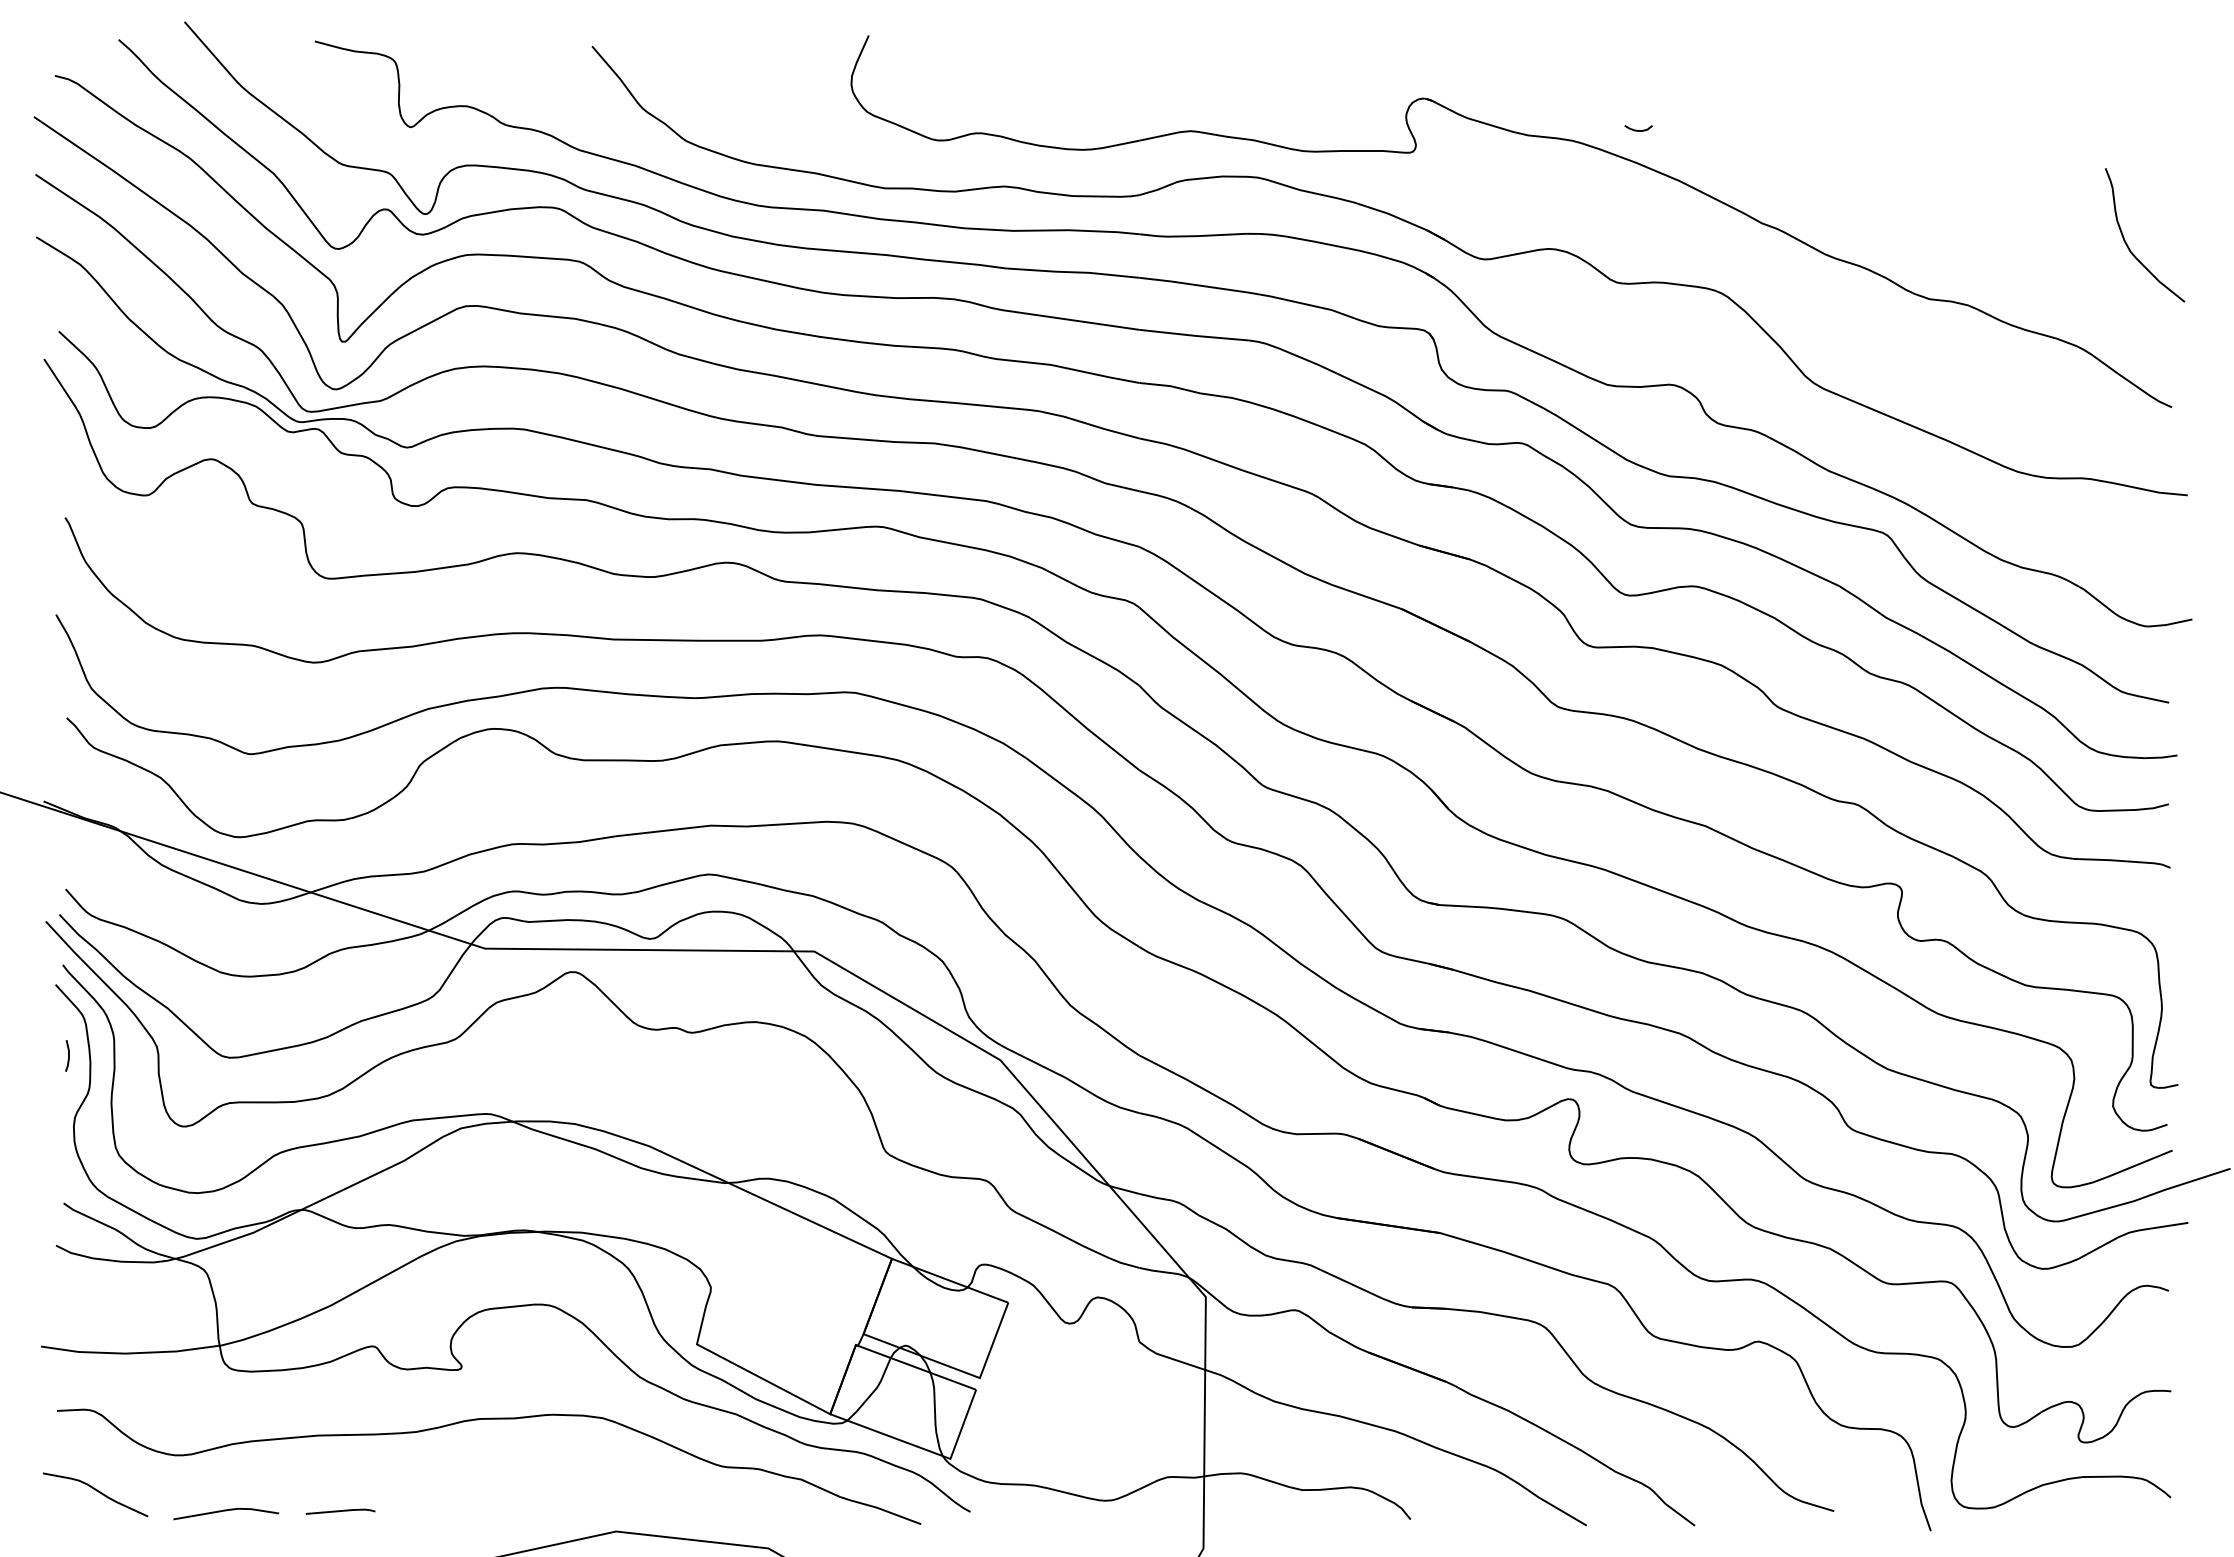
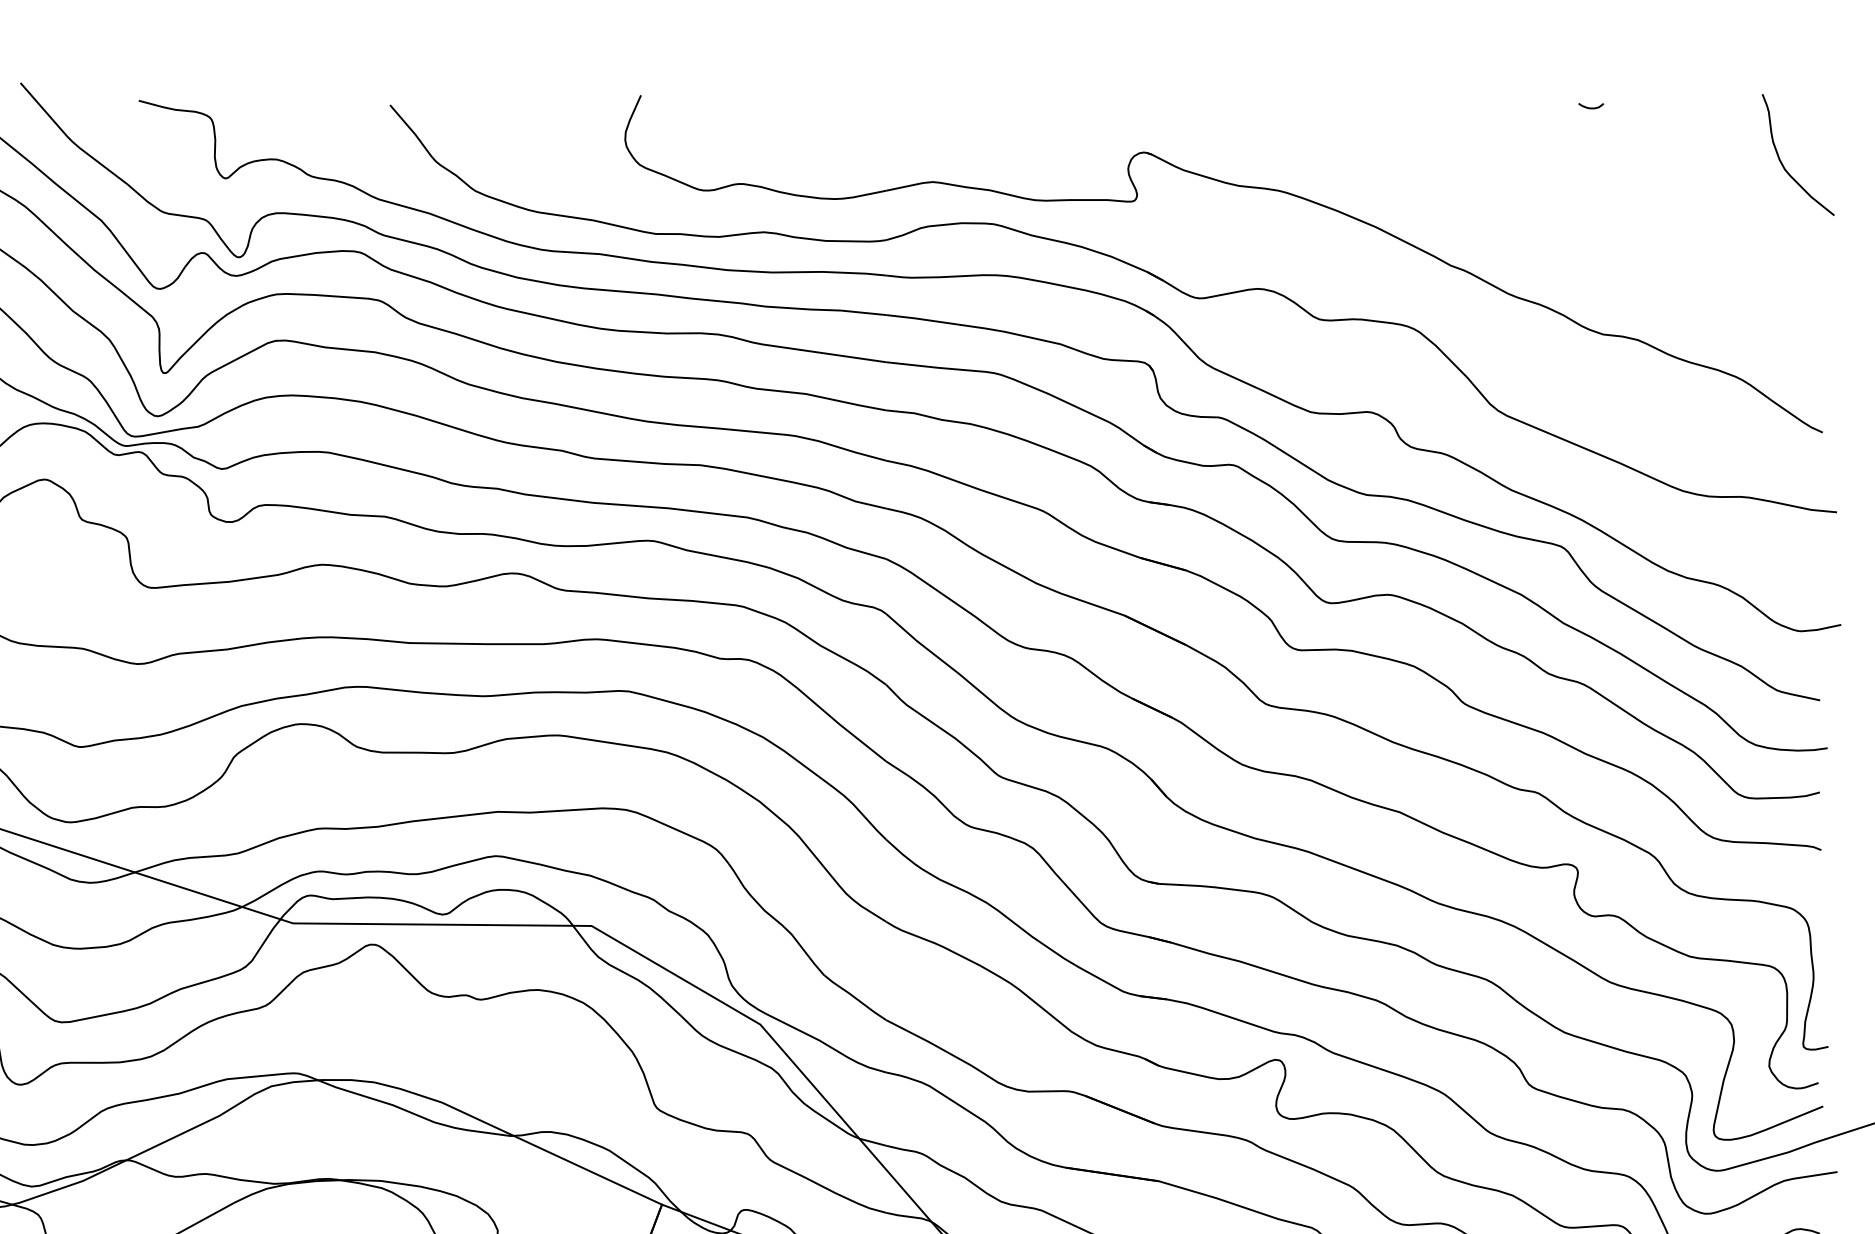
curve: (1638, 130) -> (1591, 108), moved
curve: (2127, 243) -> (1782, 162), moved

